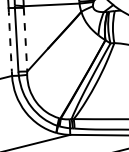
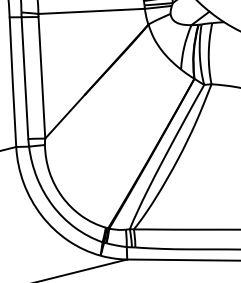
line: (25, 39) -> (41, 77), dashed -> solid
arc: (10, 41) -> (13, 81), dashed -> solid

